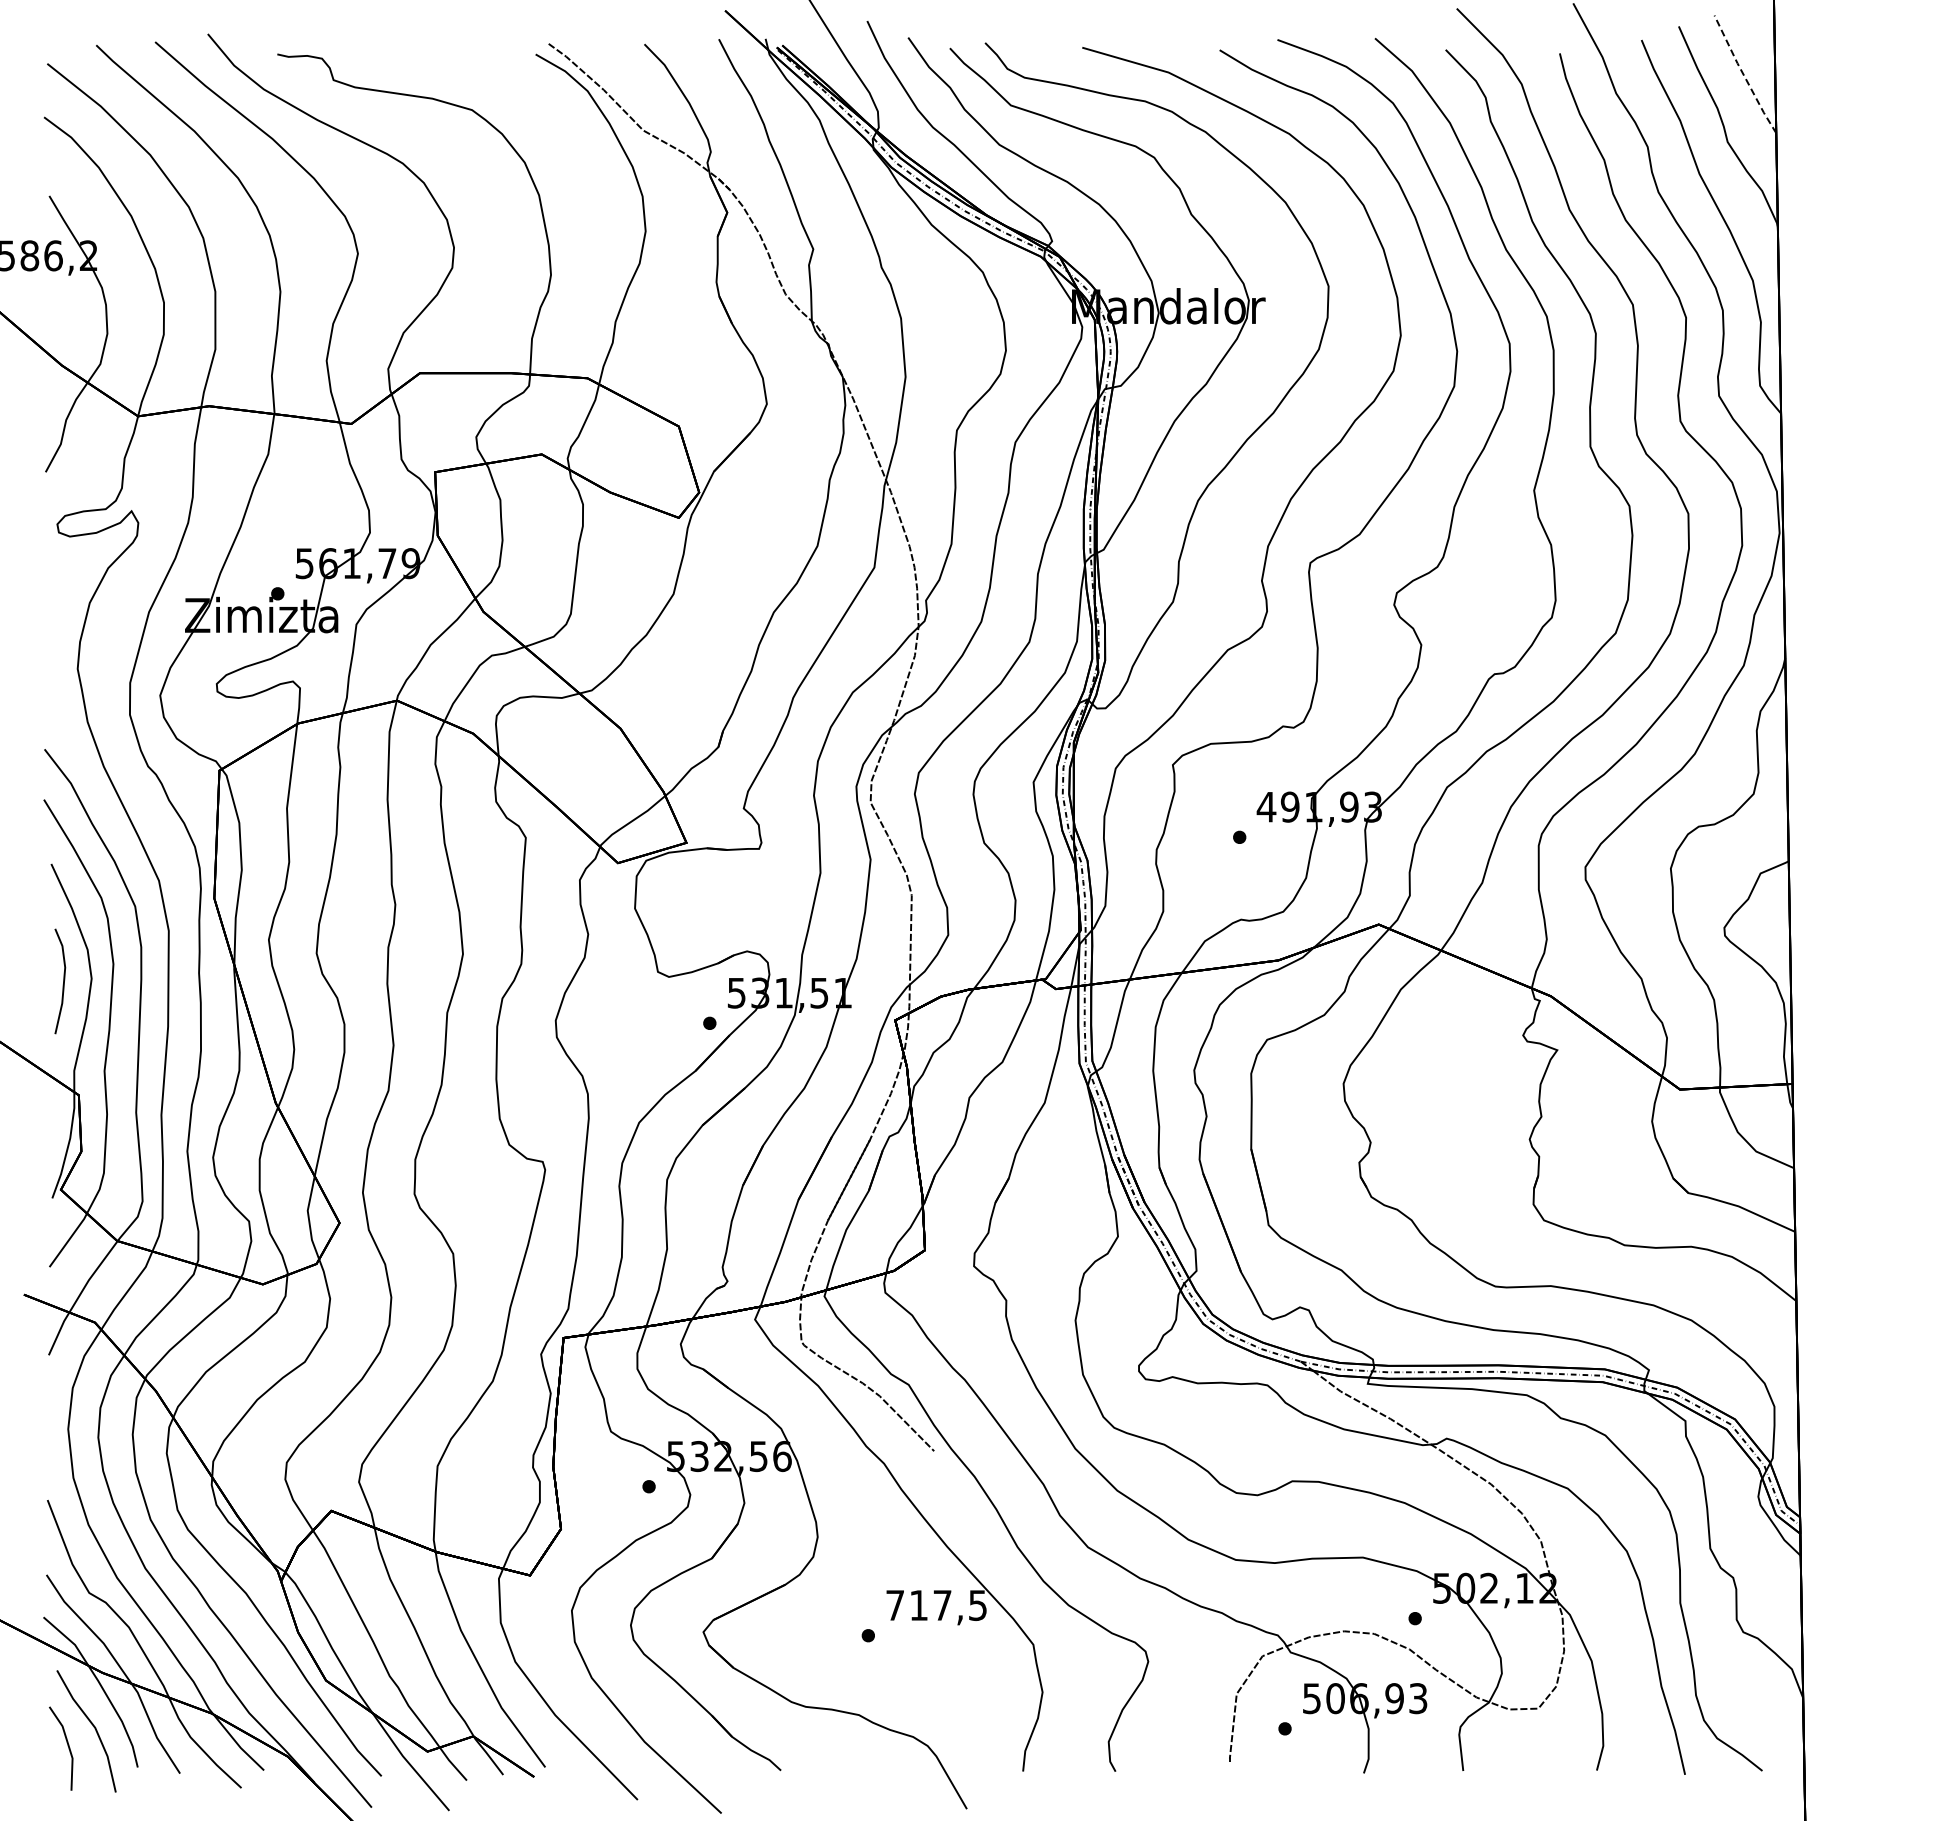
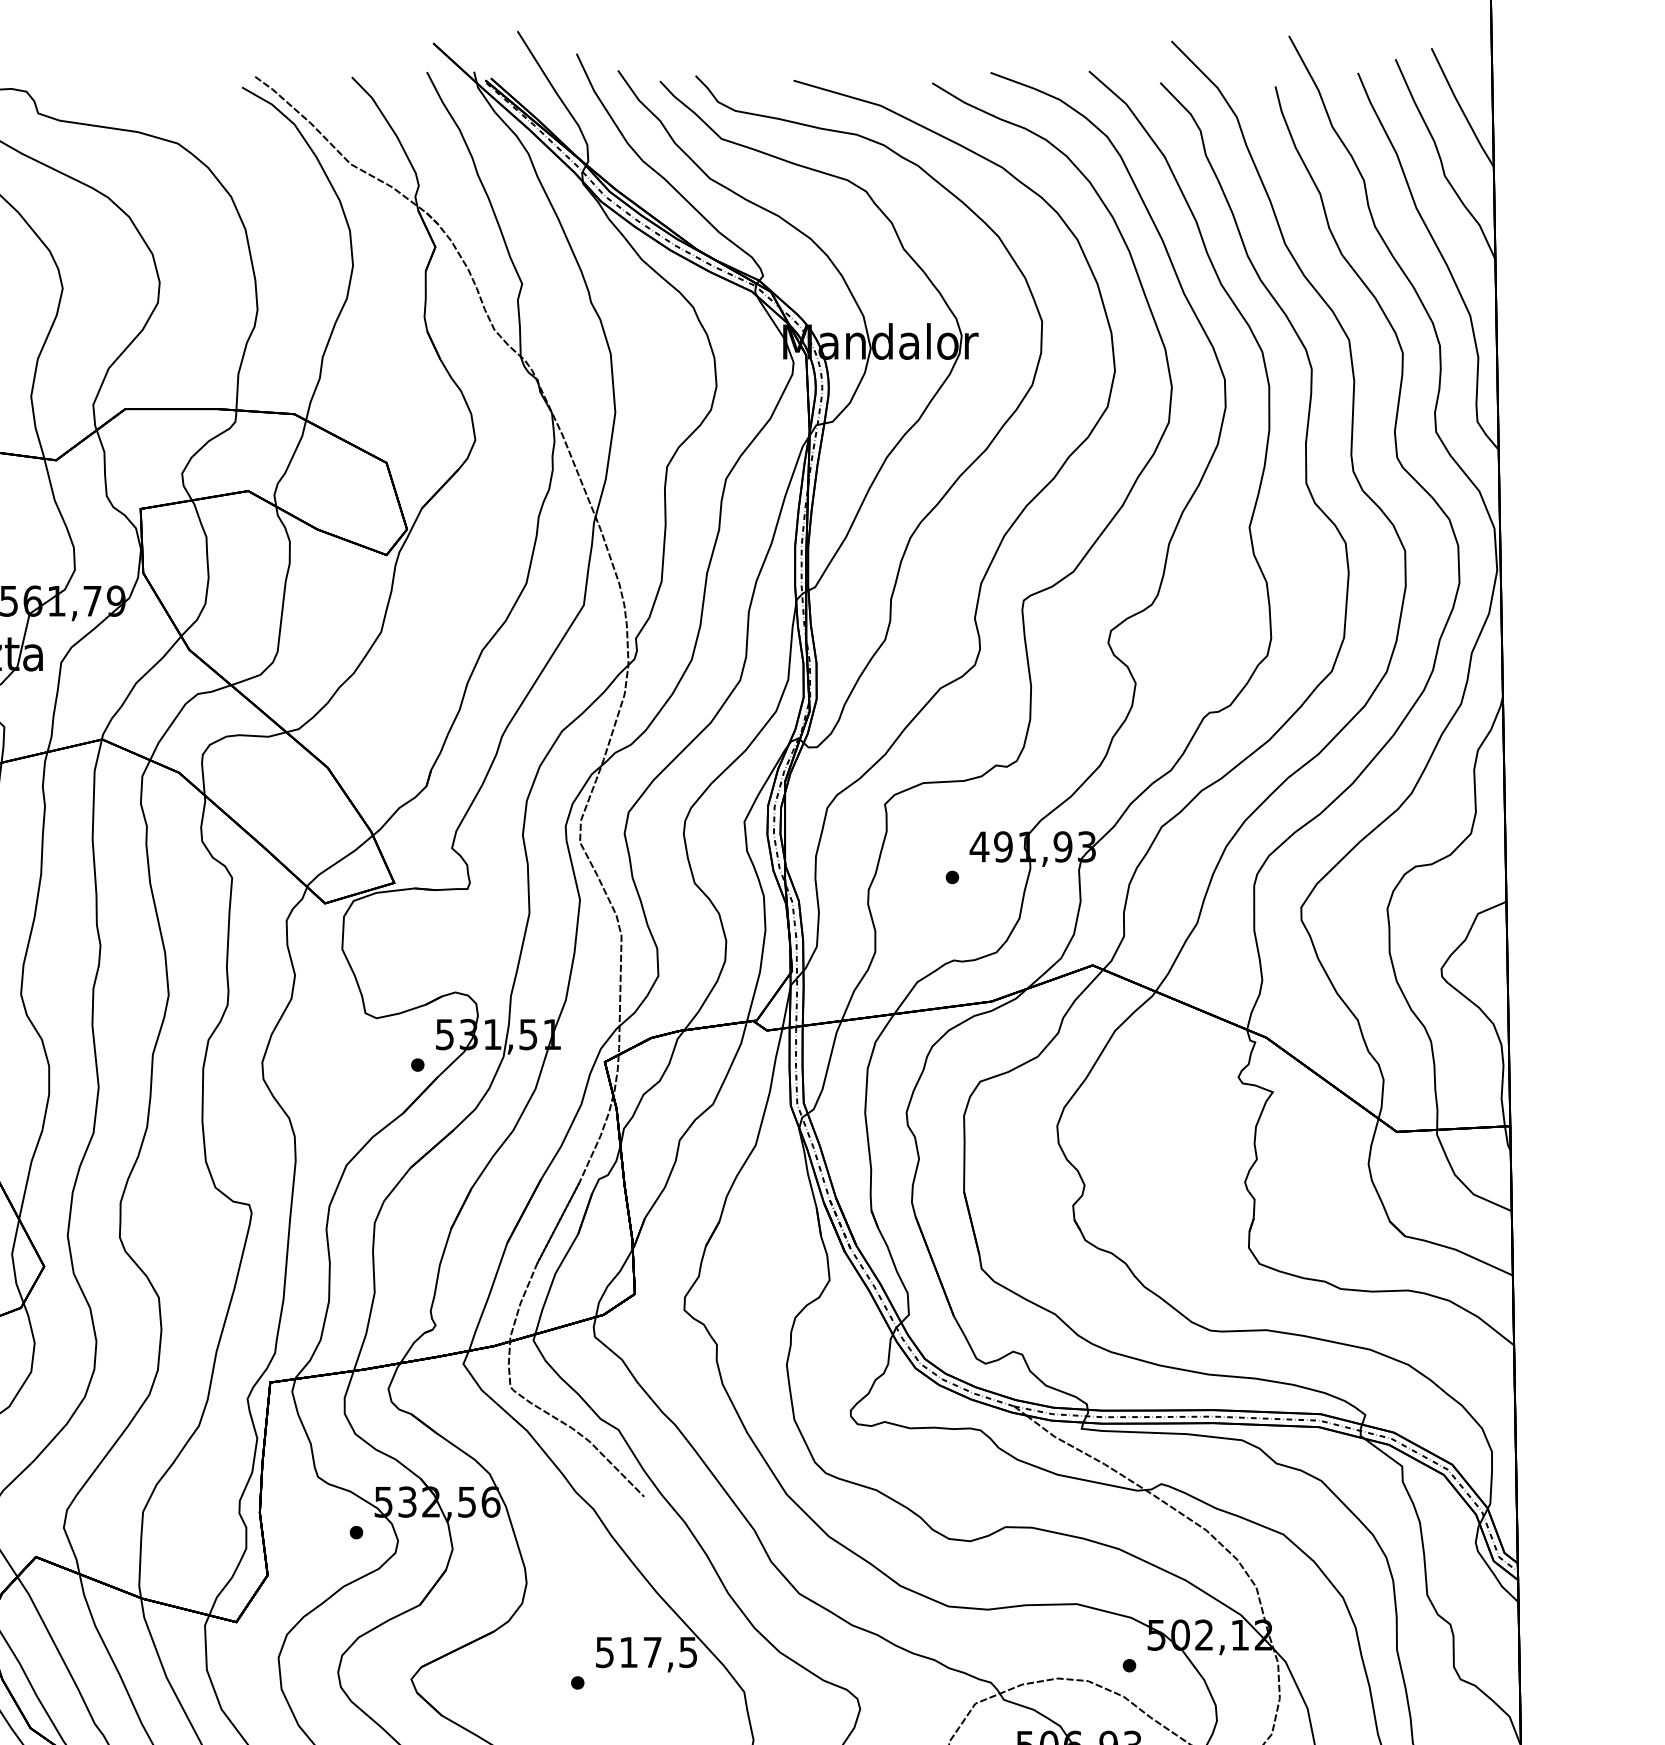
line: (1743, 74) -> (1460, 107), dashed -> solid
text: (894, 1605) -> (604, 1652), 717,5 -> 517,5

